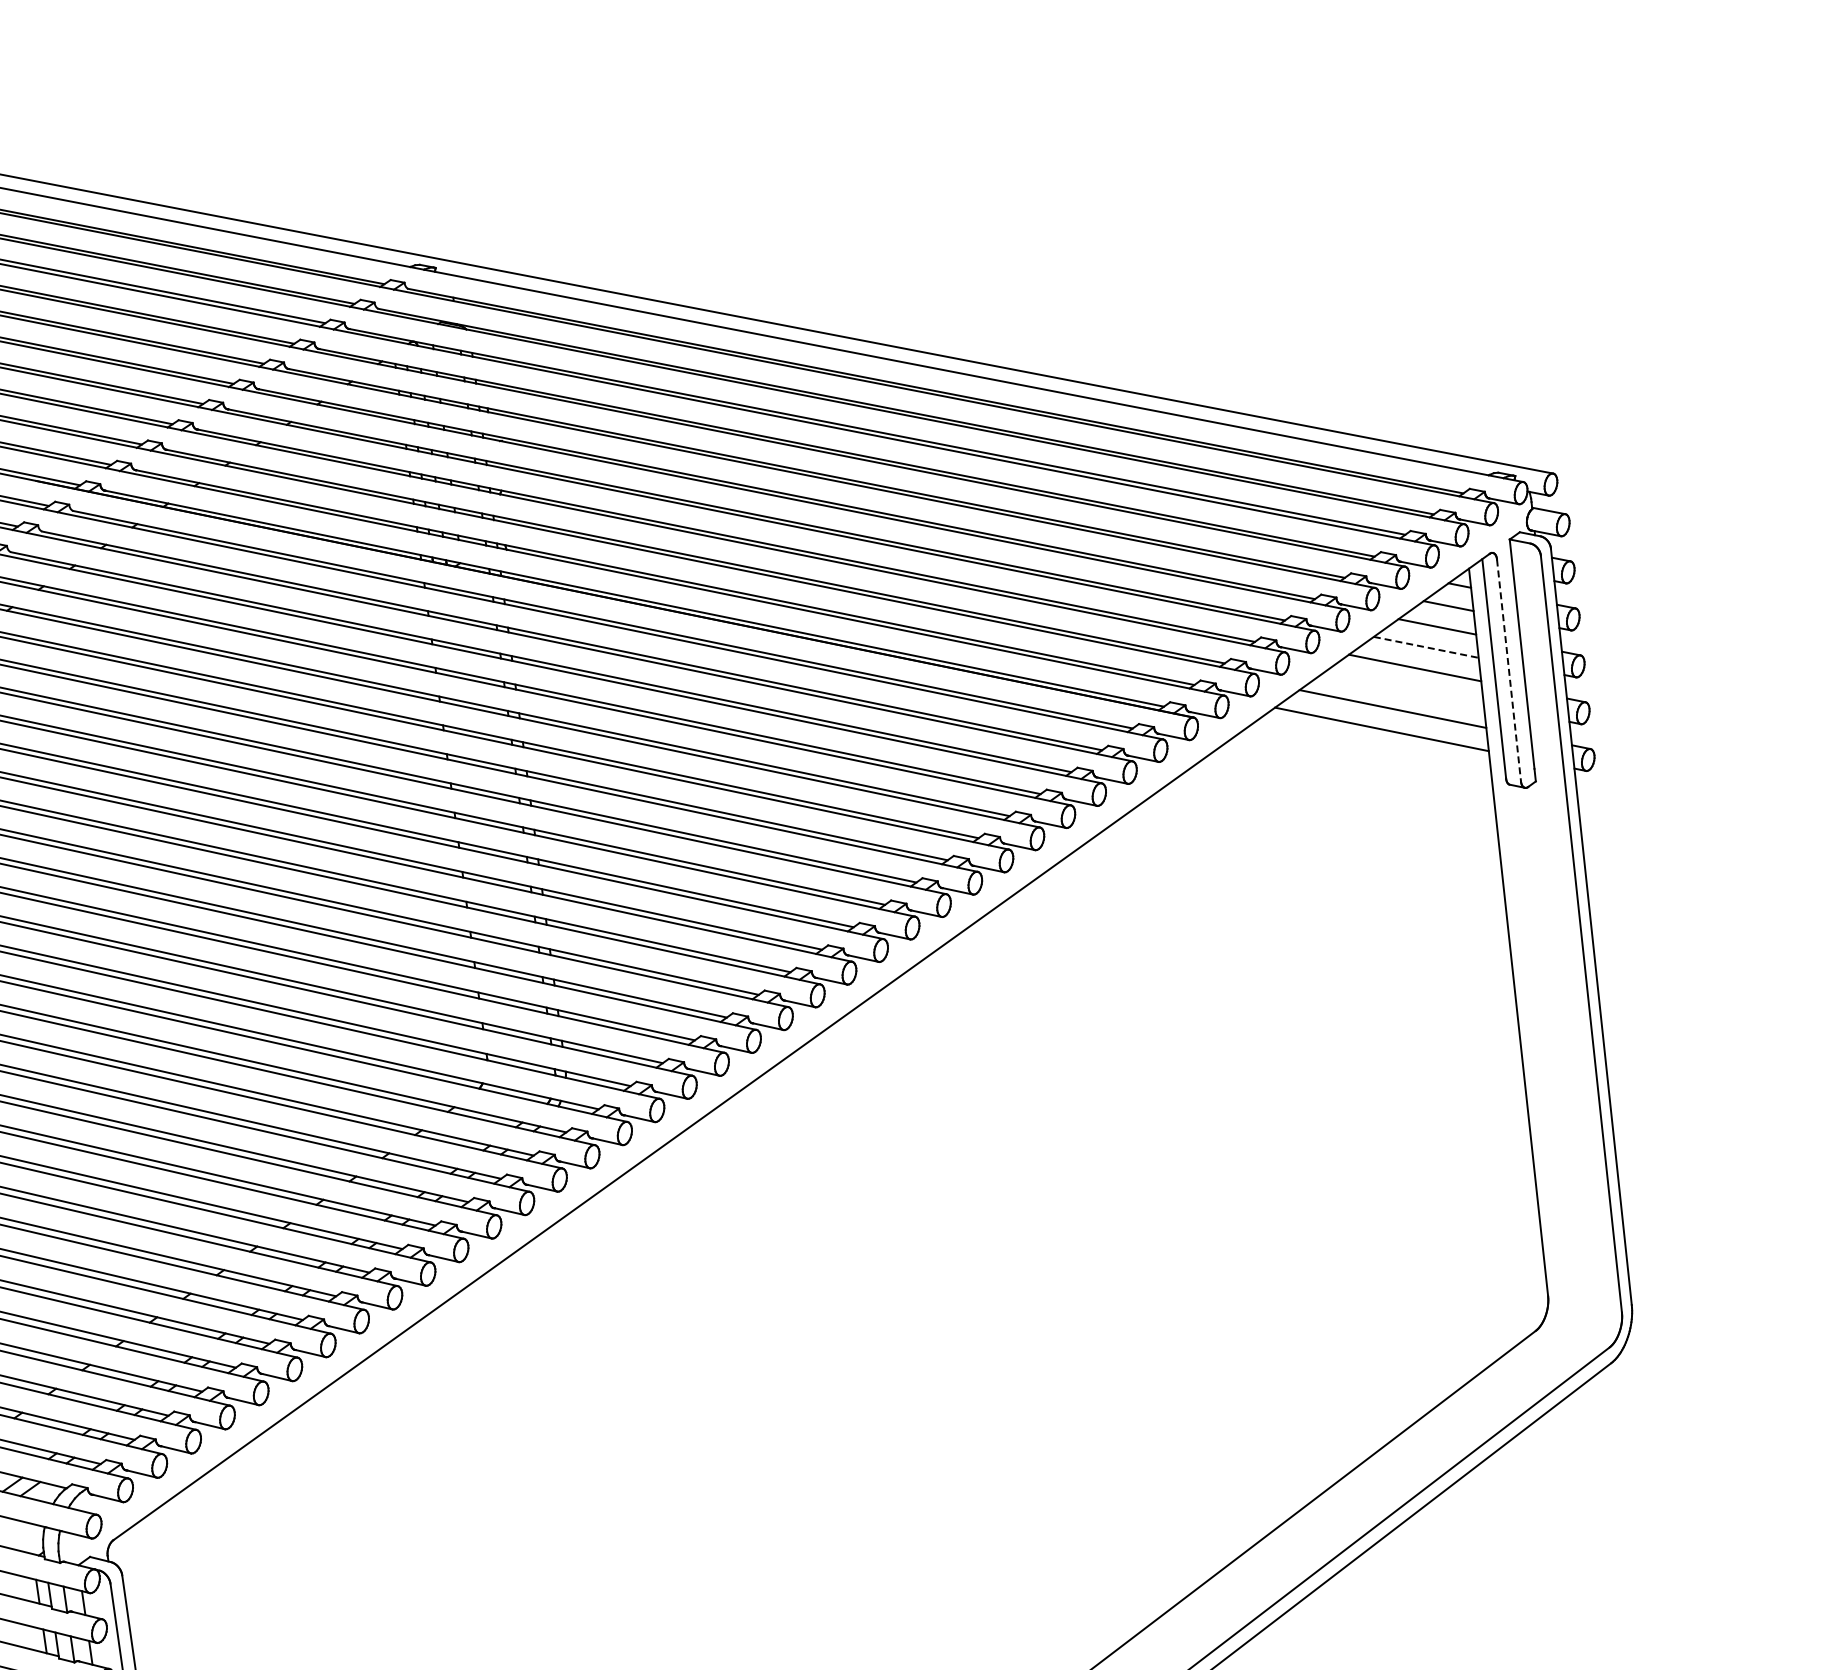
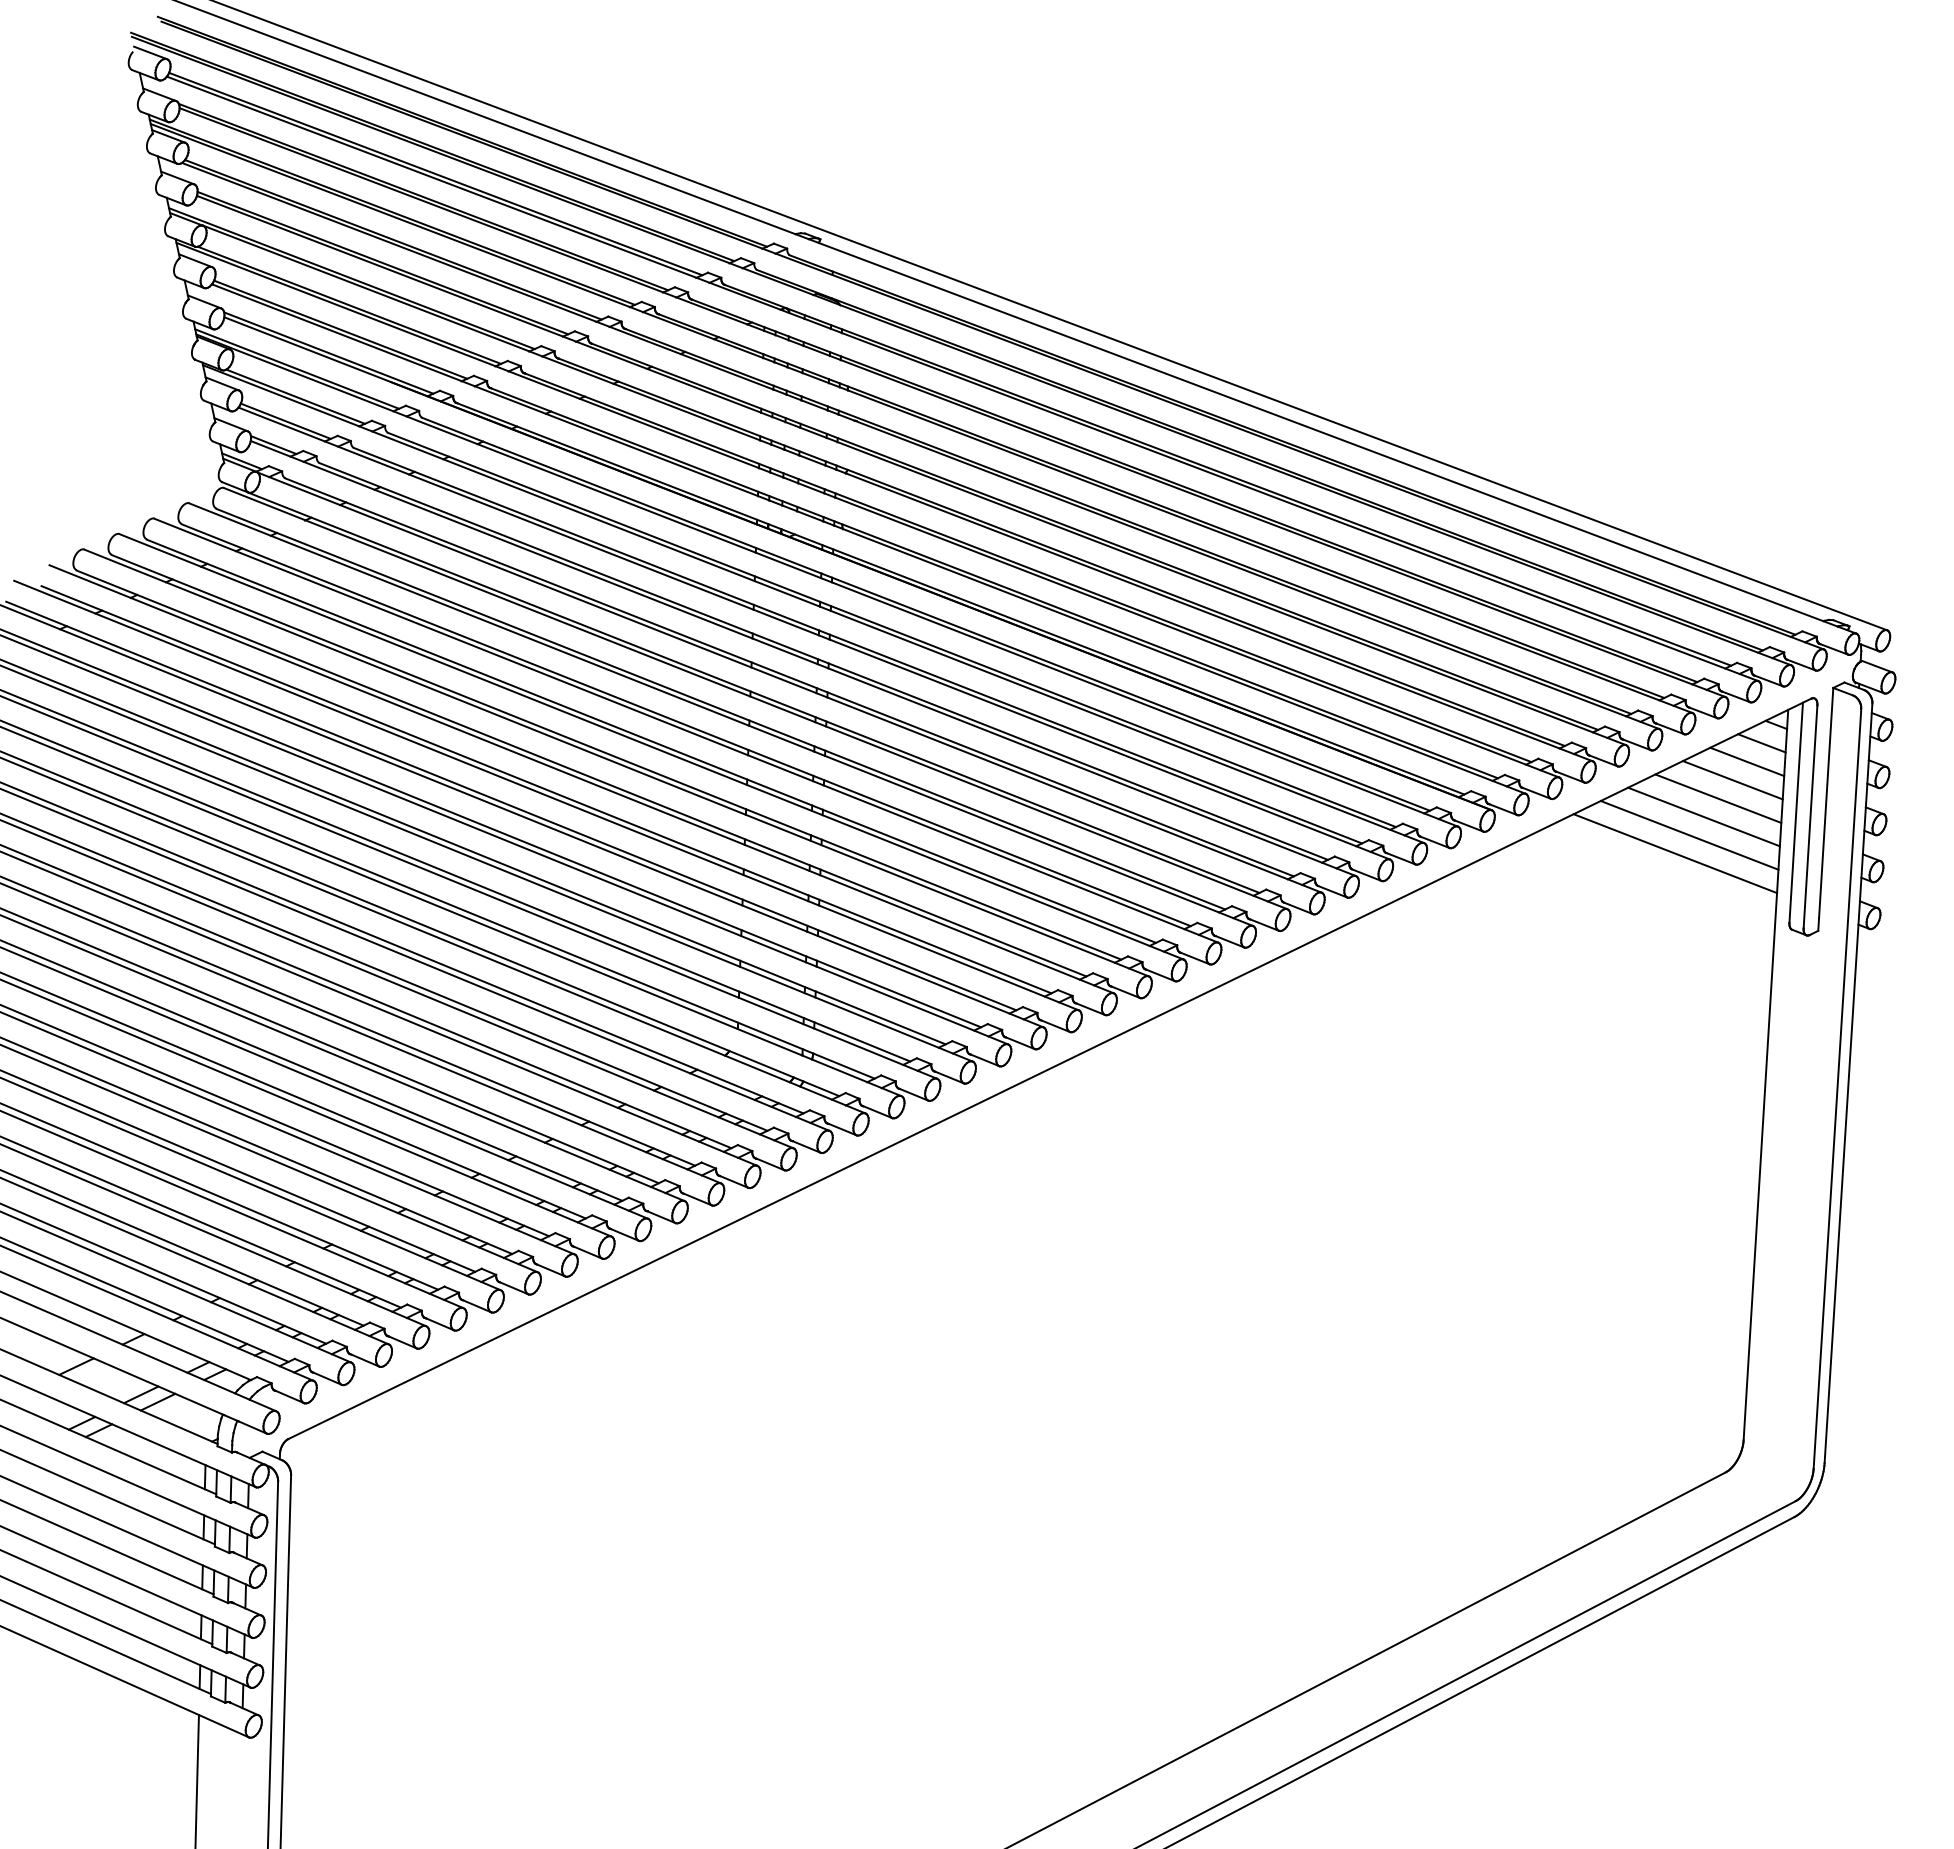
line: (1426, 647) -> (1733, 780), dashed -> solid
line: (1508, 670) -> (1810, 816), dashed -> solid
line: (1403, 688) -> (1703, 816), added

